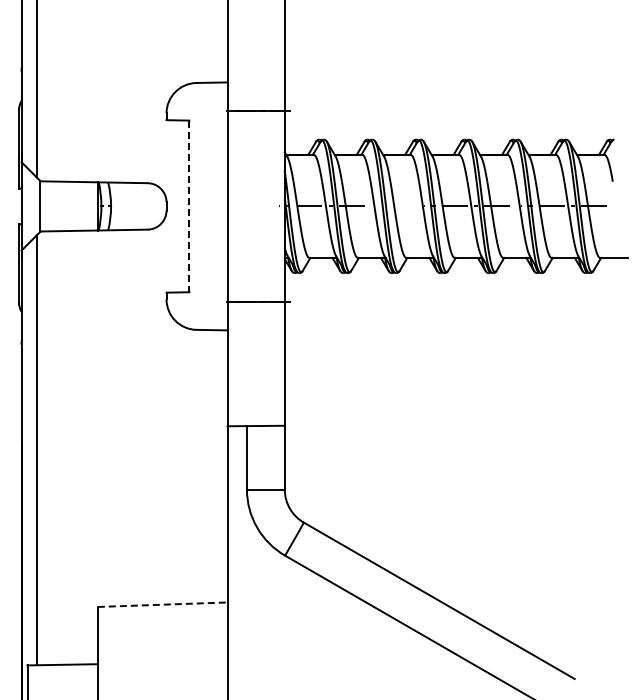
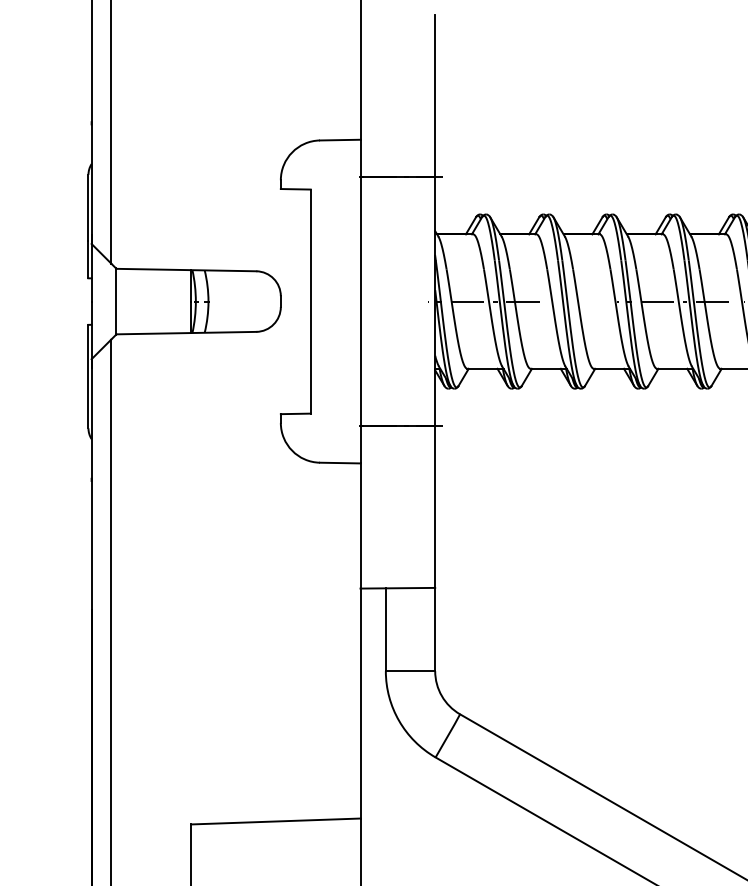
line: (189, 206) -> (310, 301), dashed -> solid
line: (162, 604) -> (275, 821), dashed -> solid

